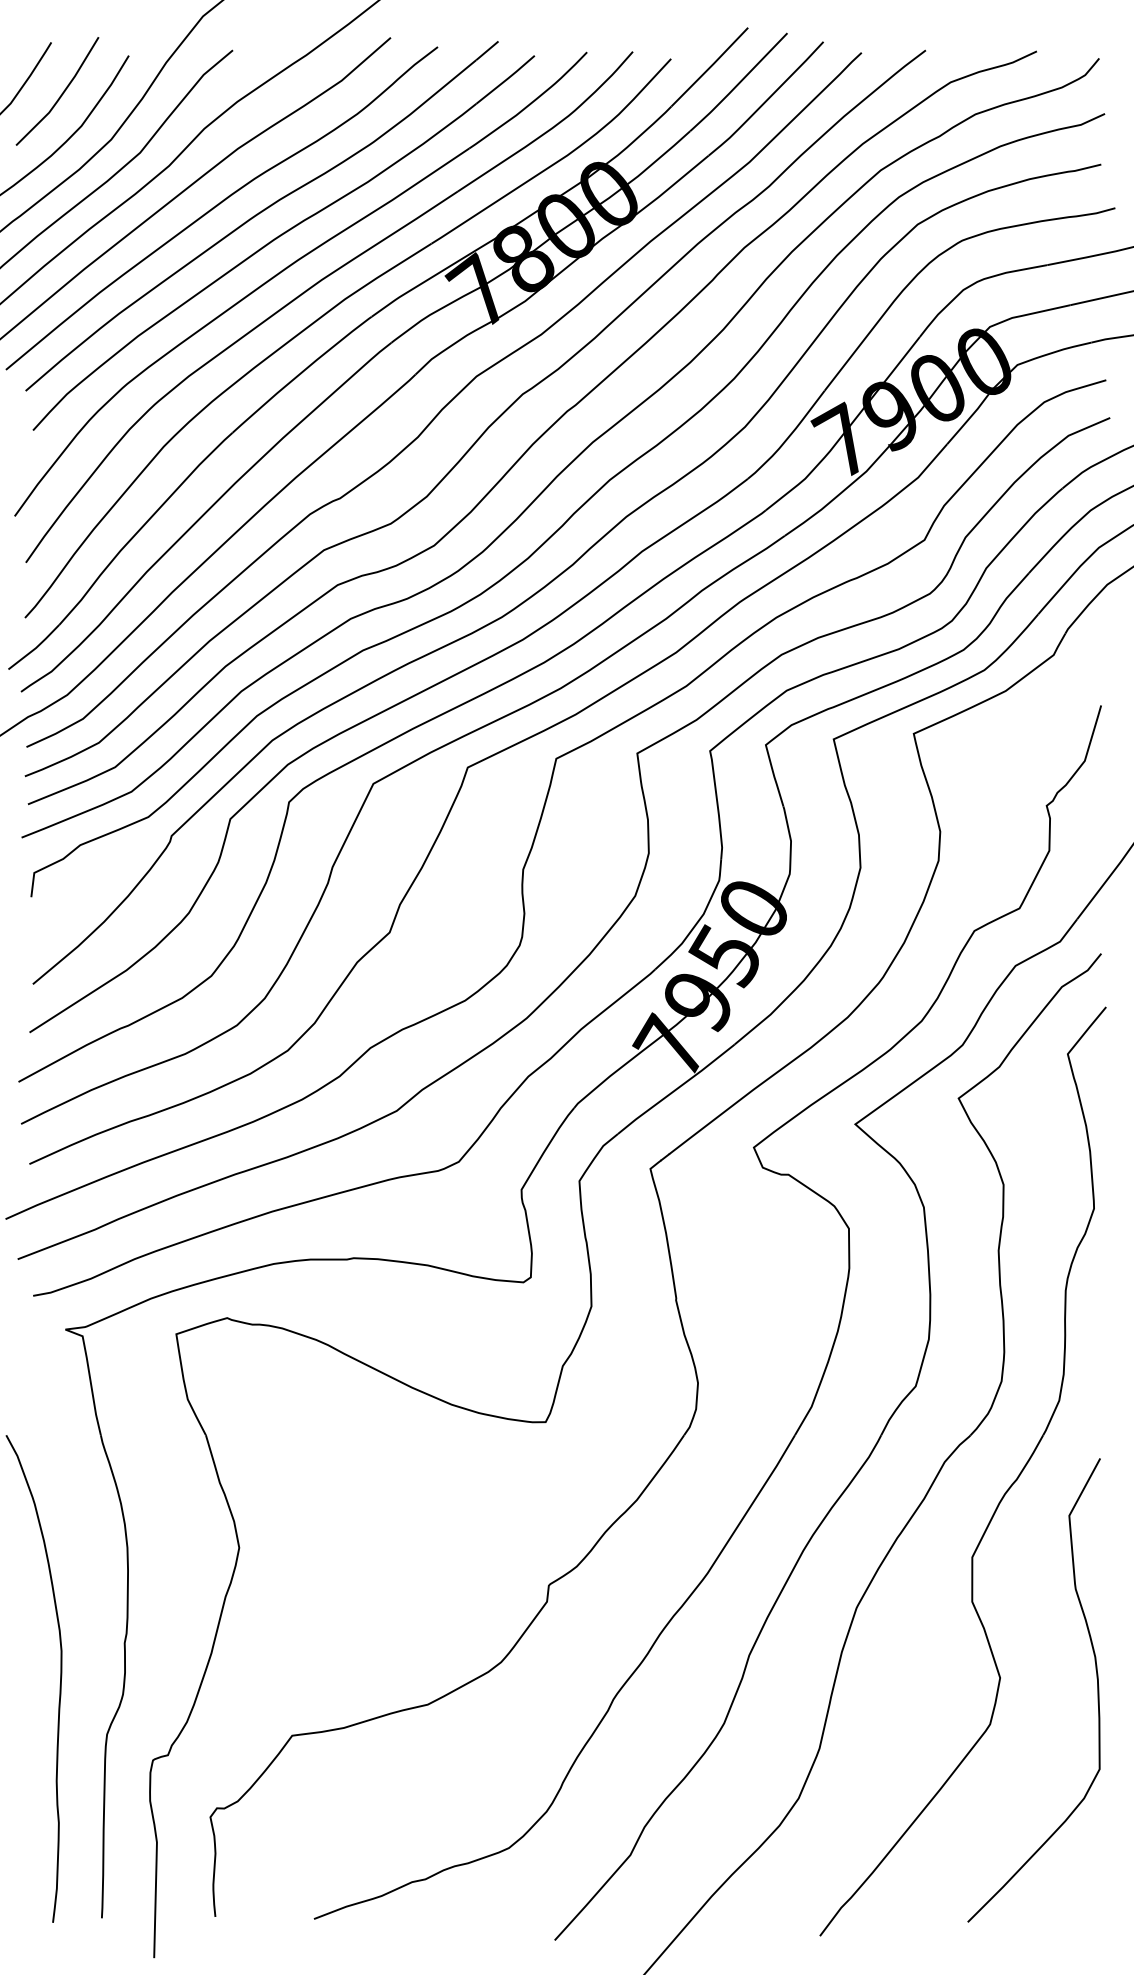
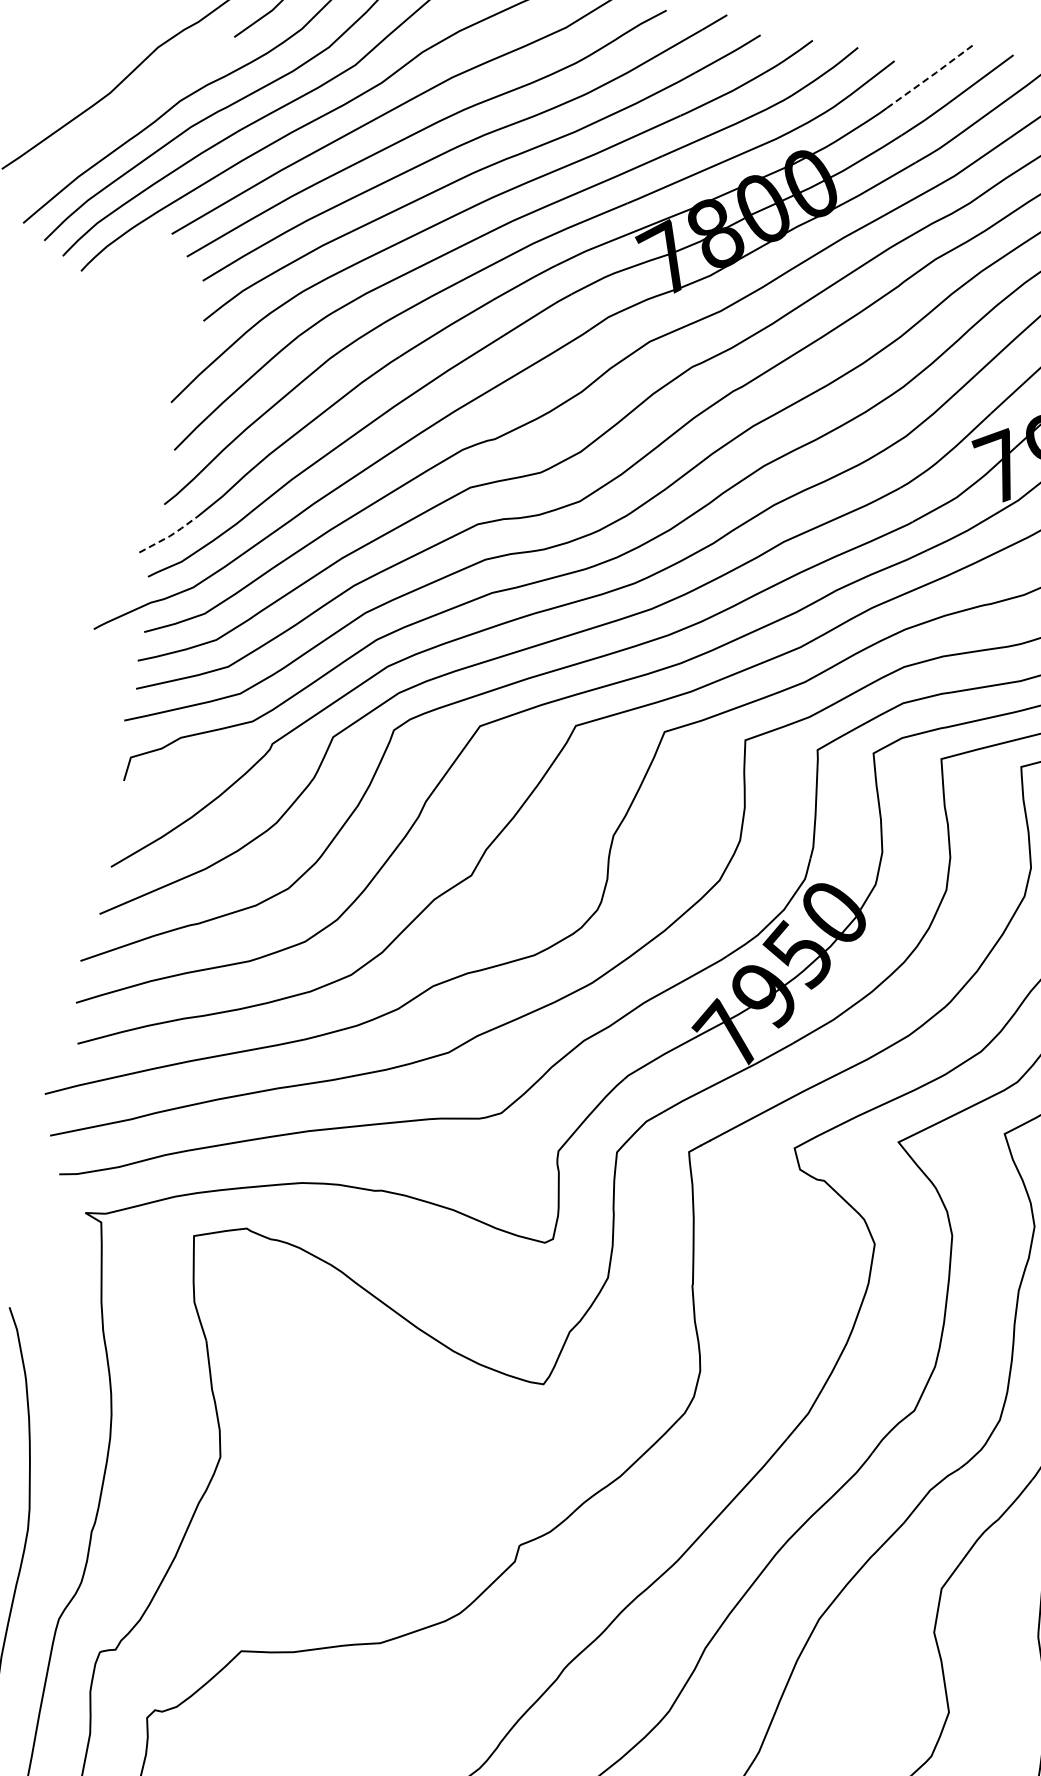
line: (710, 67) -> (931, 76), solid -> dashed
line: (36, 648) -> (170, 536), solid -> dashed

